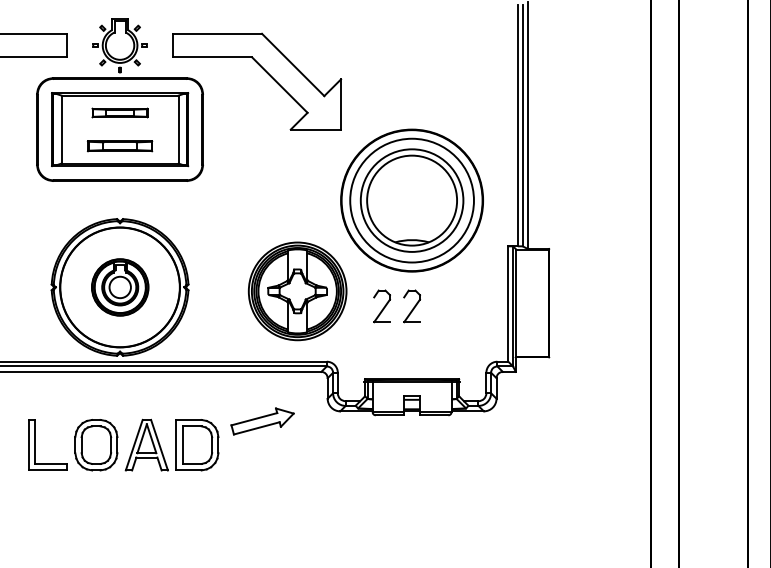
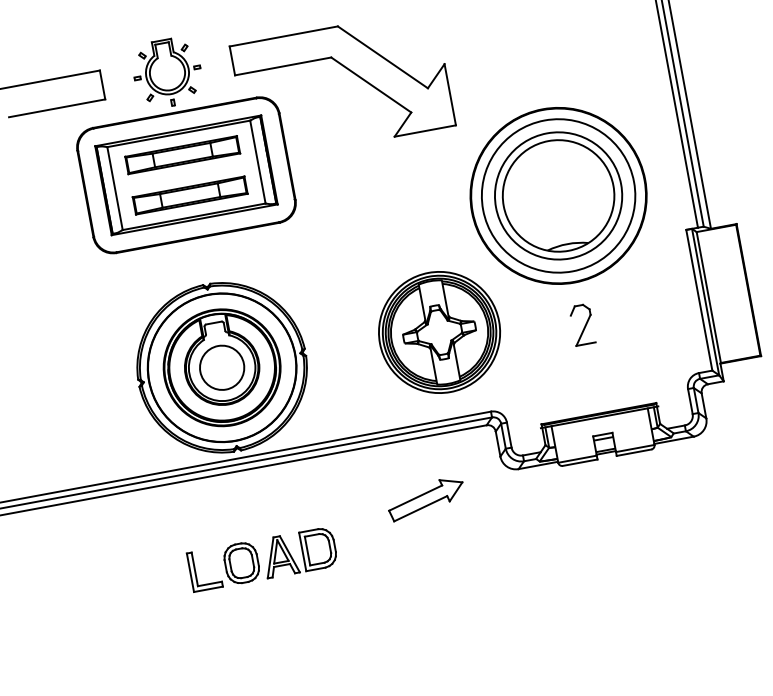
part: (119, 112) -> (181, 154), size x1.67
part: (119, 146) -> (189, 196), size x1.43
part: (120, 287) -> (222, 367), size x1.67
part: (382, 306) -> (546, 331), removed
part: (124, 445) -> (263, 559), size x0.62

